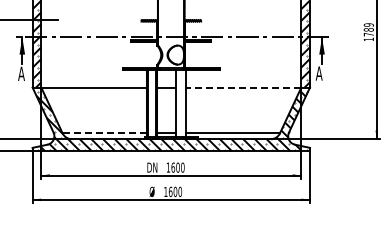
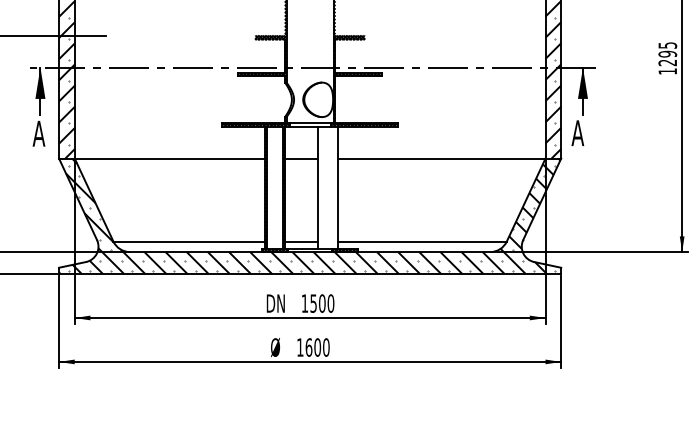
text: (368, 29) -> (667, 53), 1789 -> 1295
line: (243, 87) -> (440, 158), dashed -> solid
line: (104, 133) -> (189, 241), dashed -> solid
text: (173, 167) -> (314, 303), 1600 -> 1500

